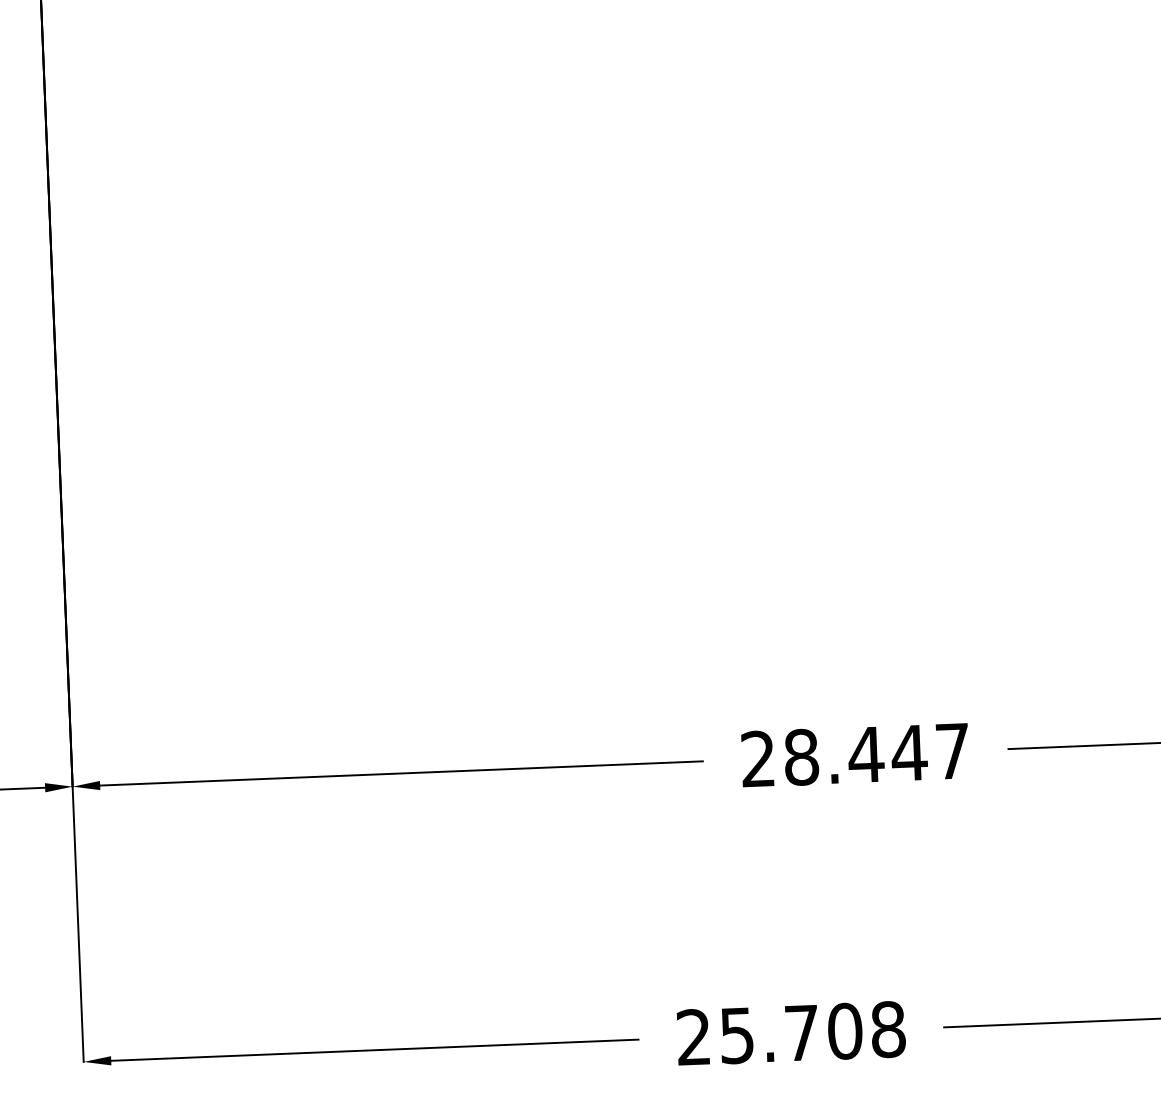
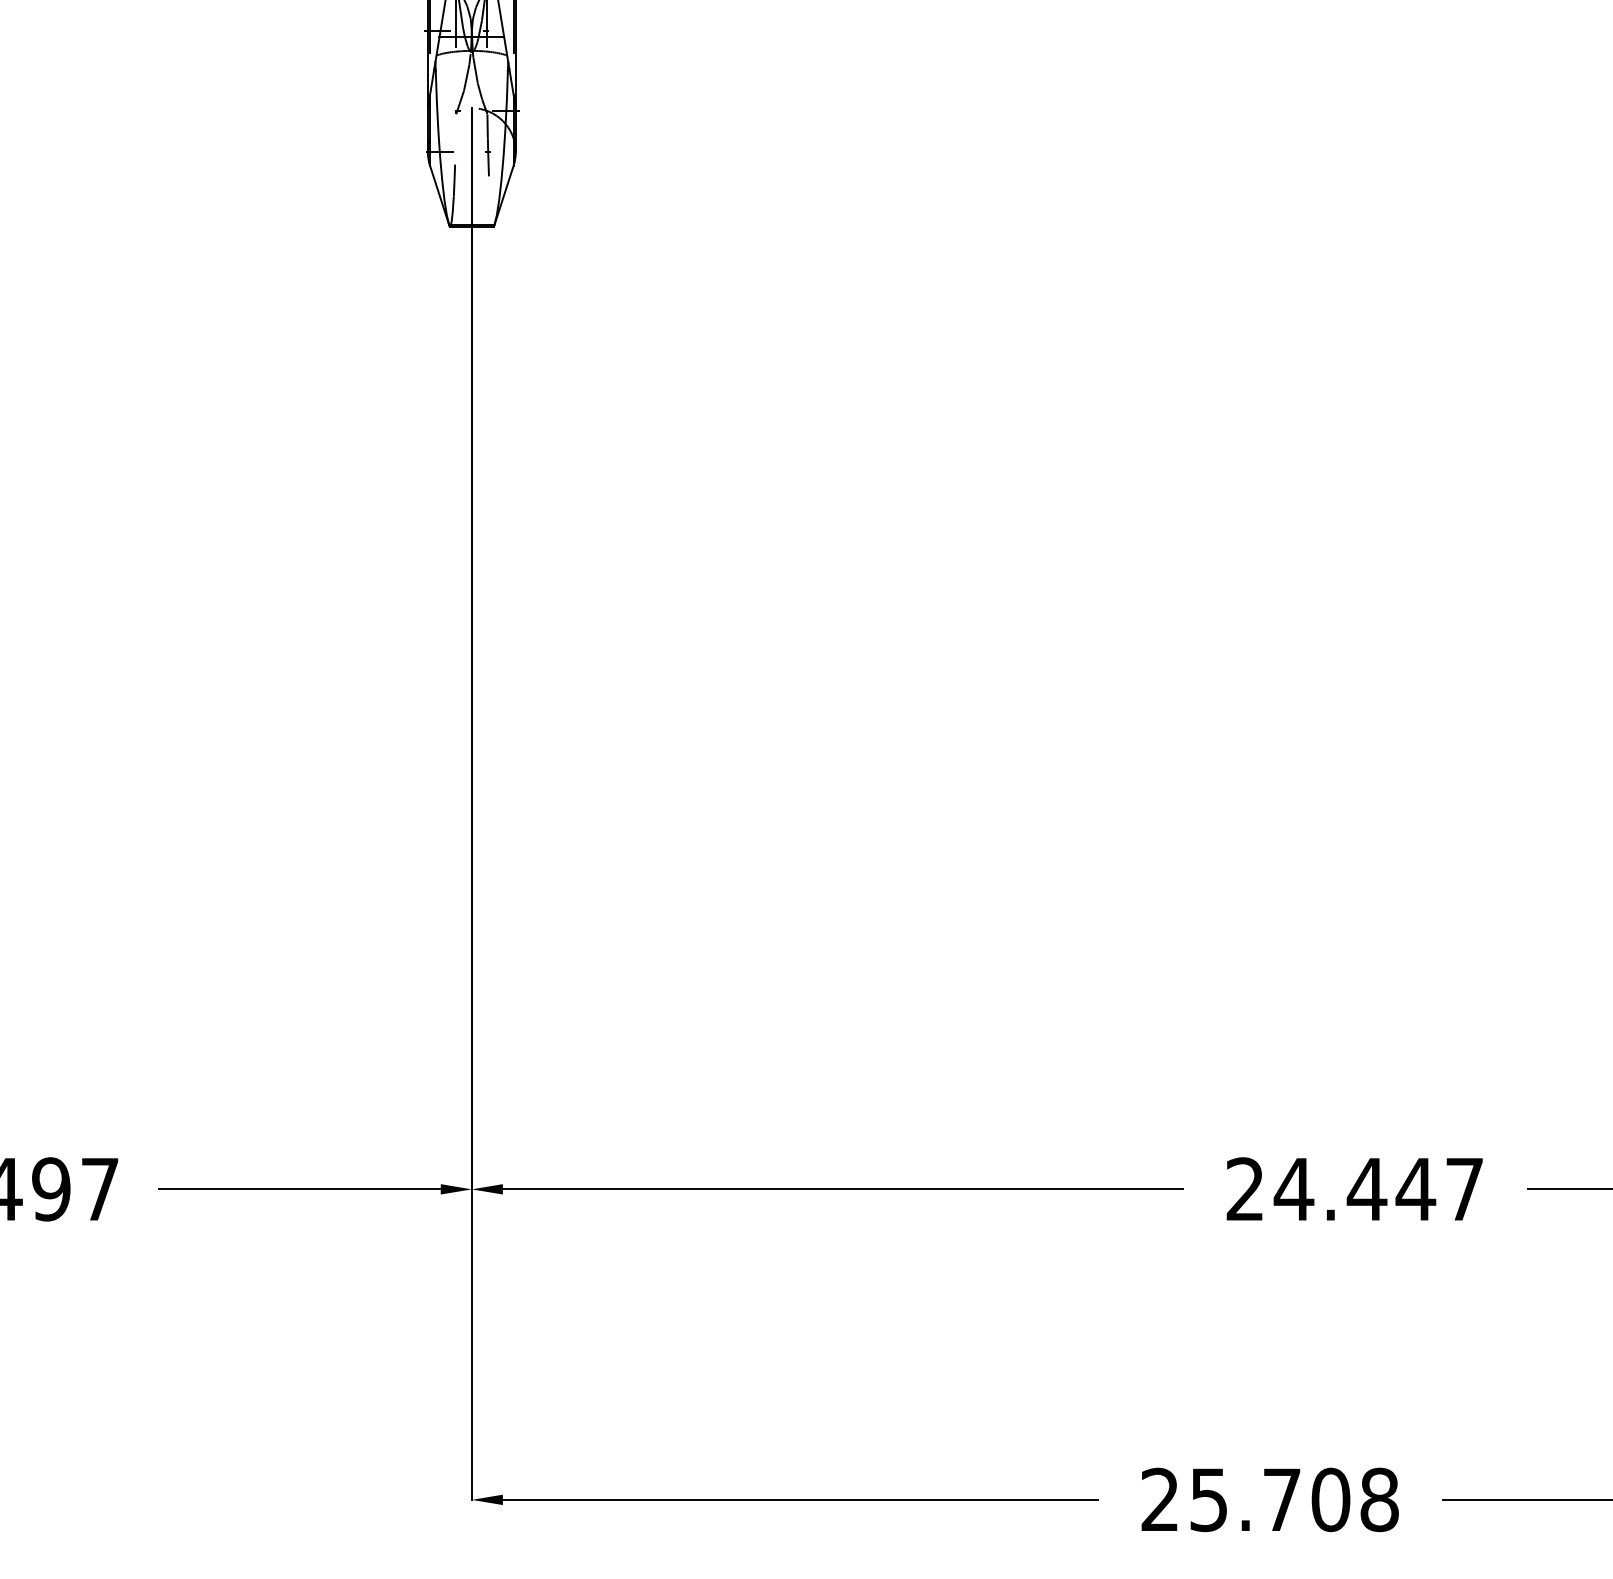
text: (800, 757) -> (1293, 1189), 28.447 -> 24.447

